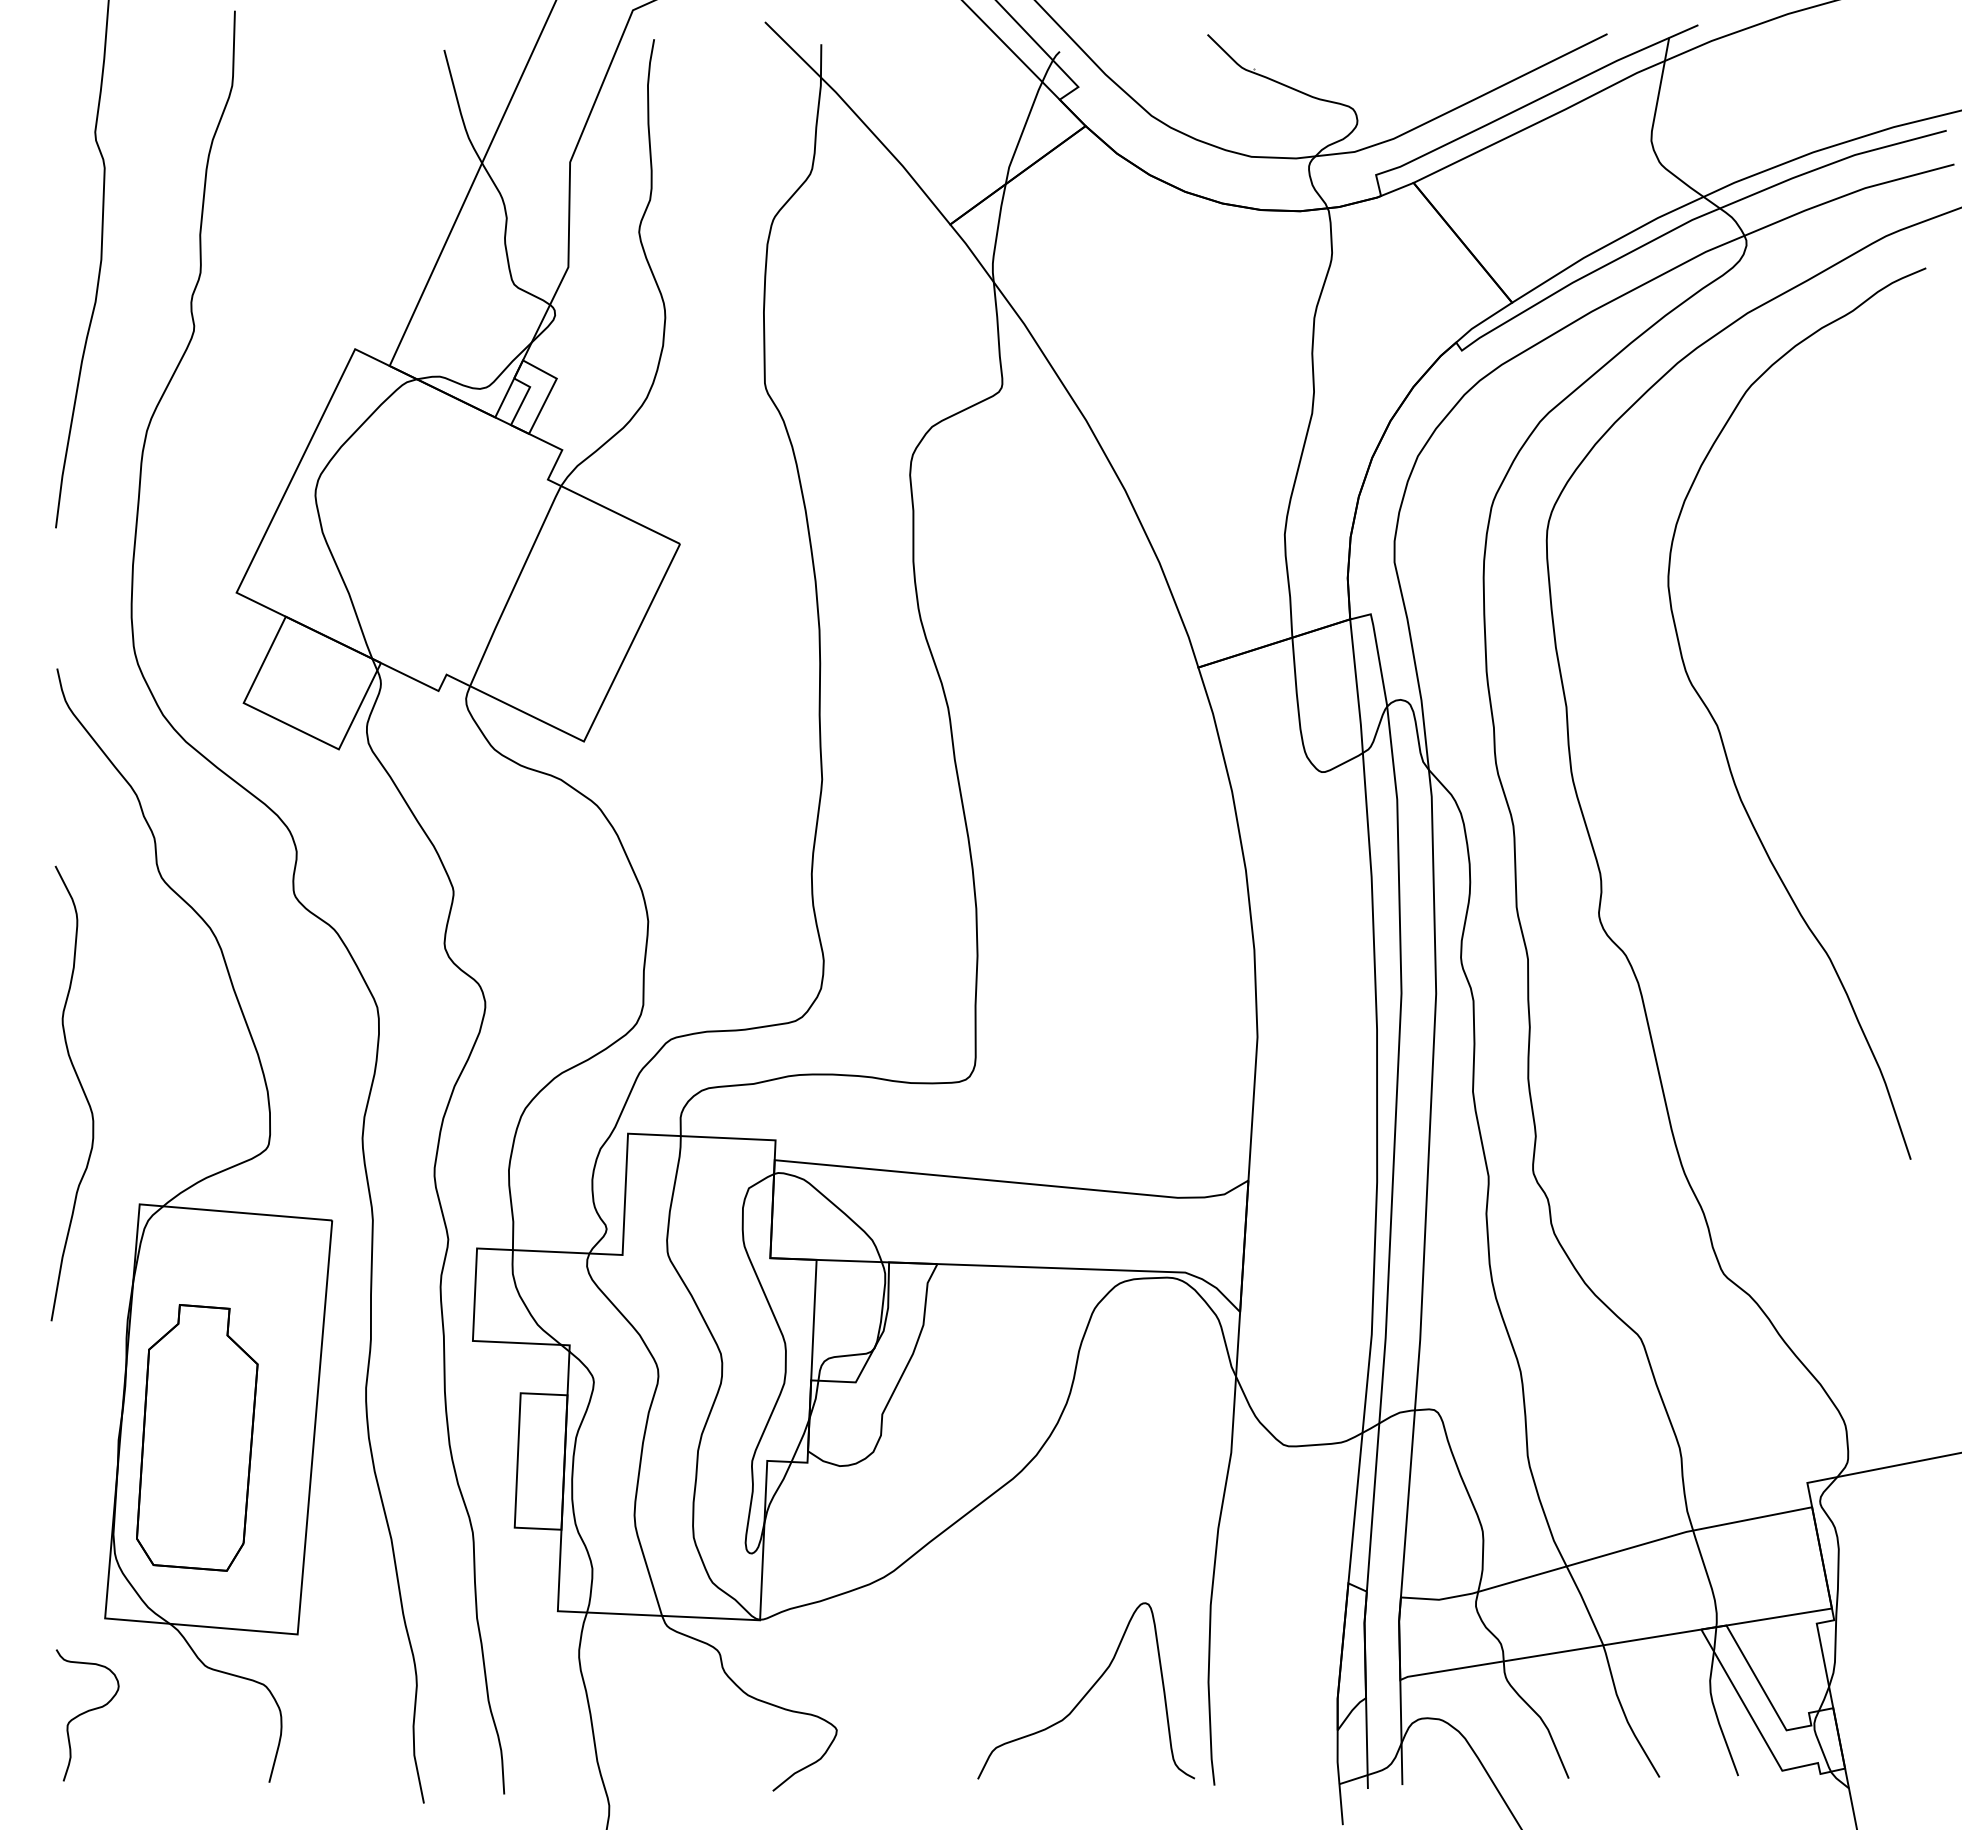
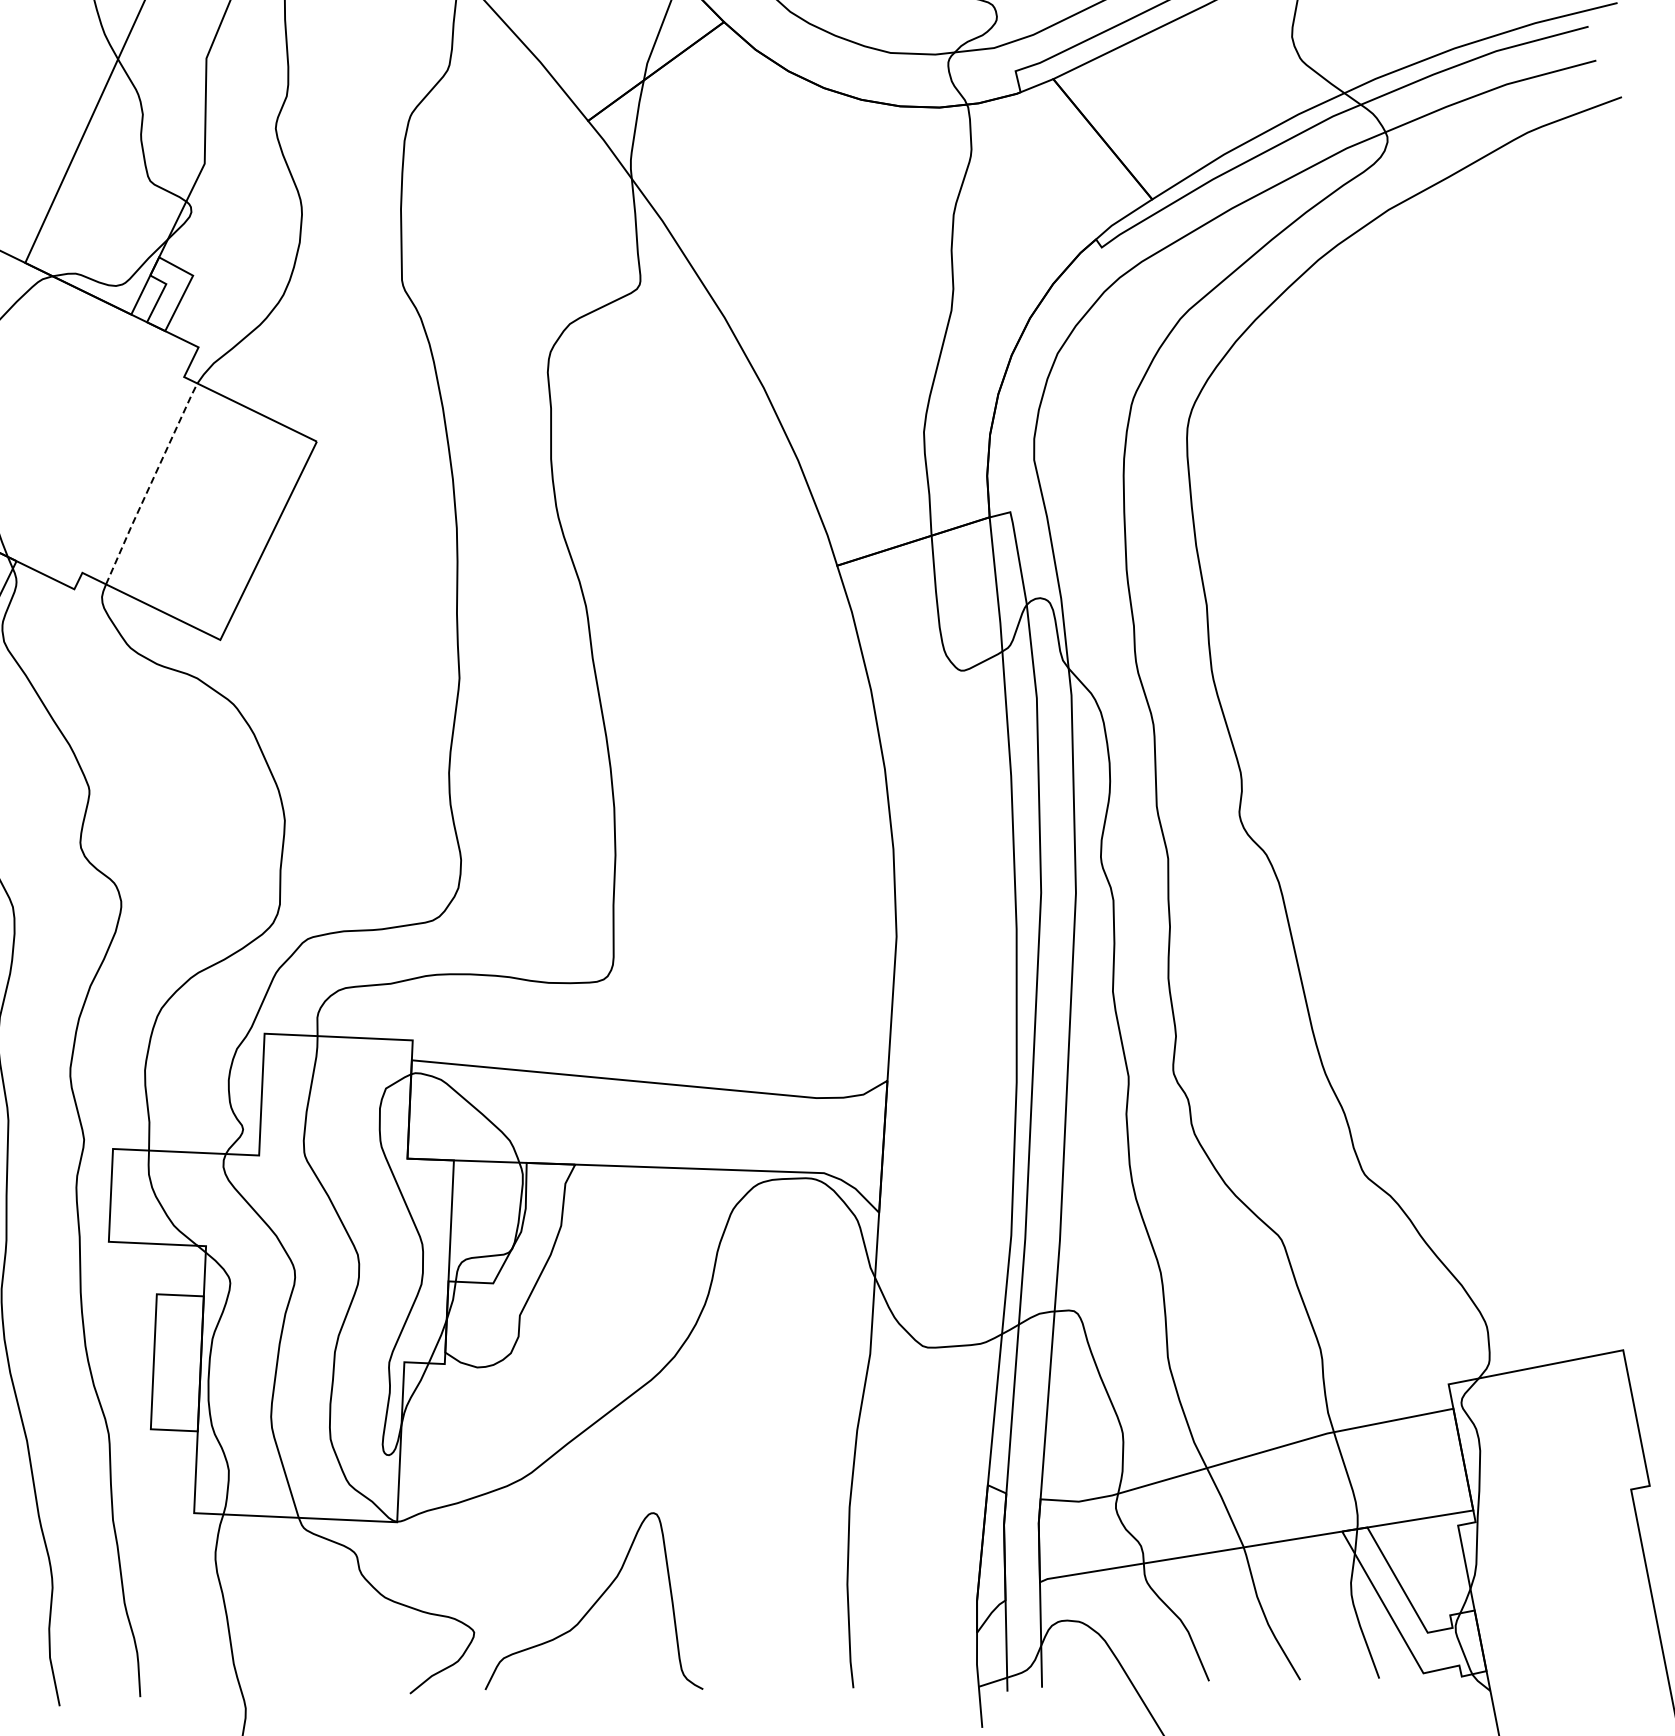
line: (514, 585) -> (150, 483), solid -> dashed
curve: (1721, 734) -> (1362, 632), removed
curve: (1087, 1691) -> (595, 1601), moved

